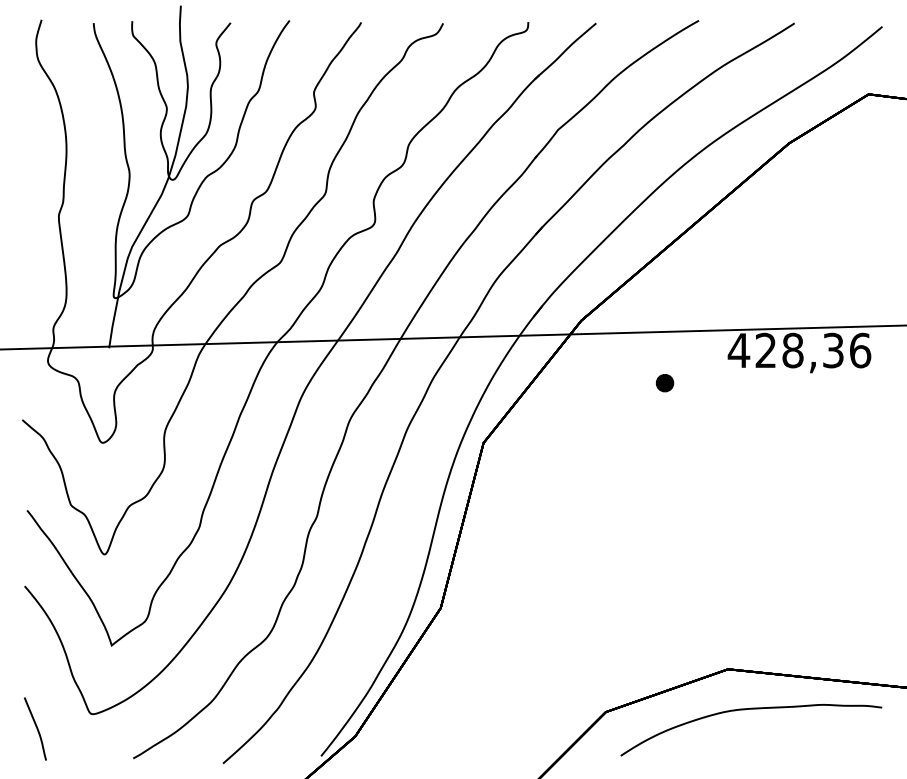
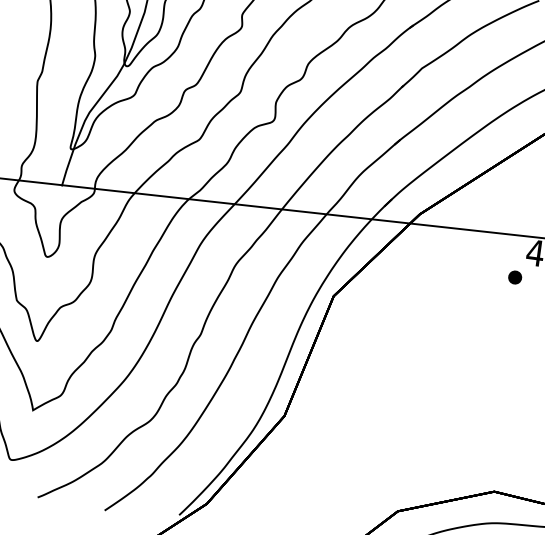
part: (664, 383) -> (514, 277), moved

